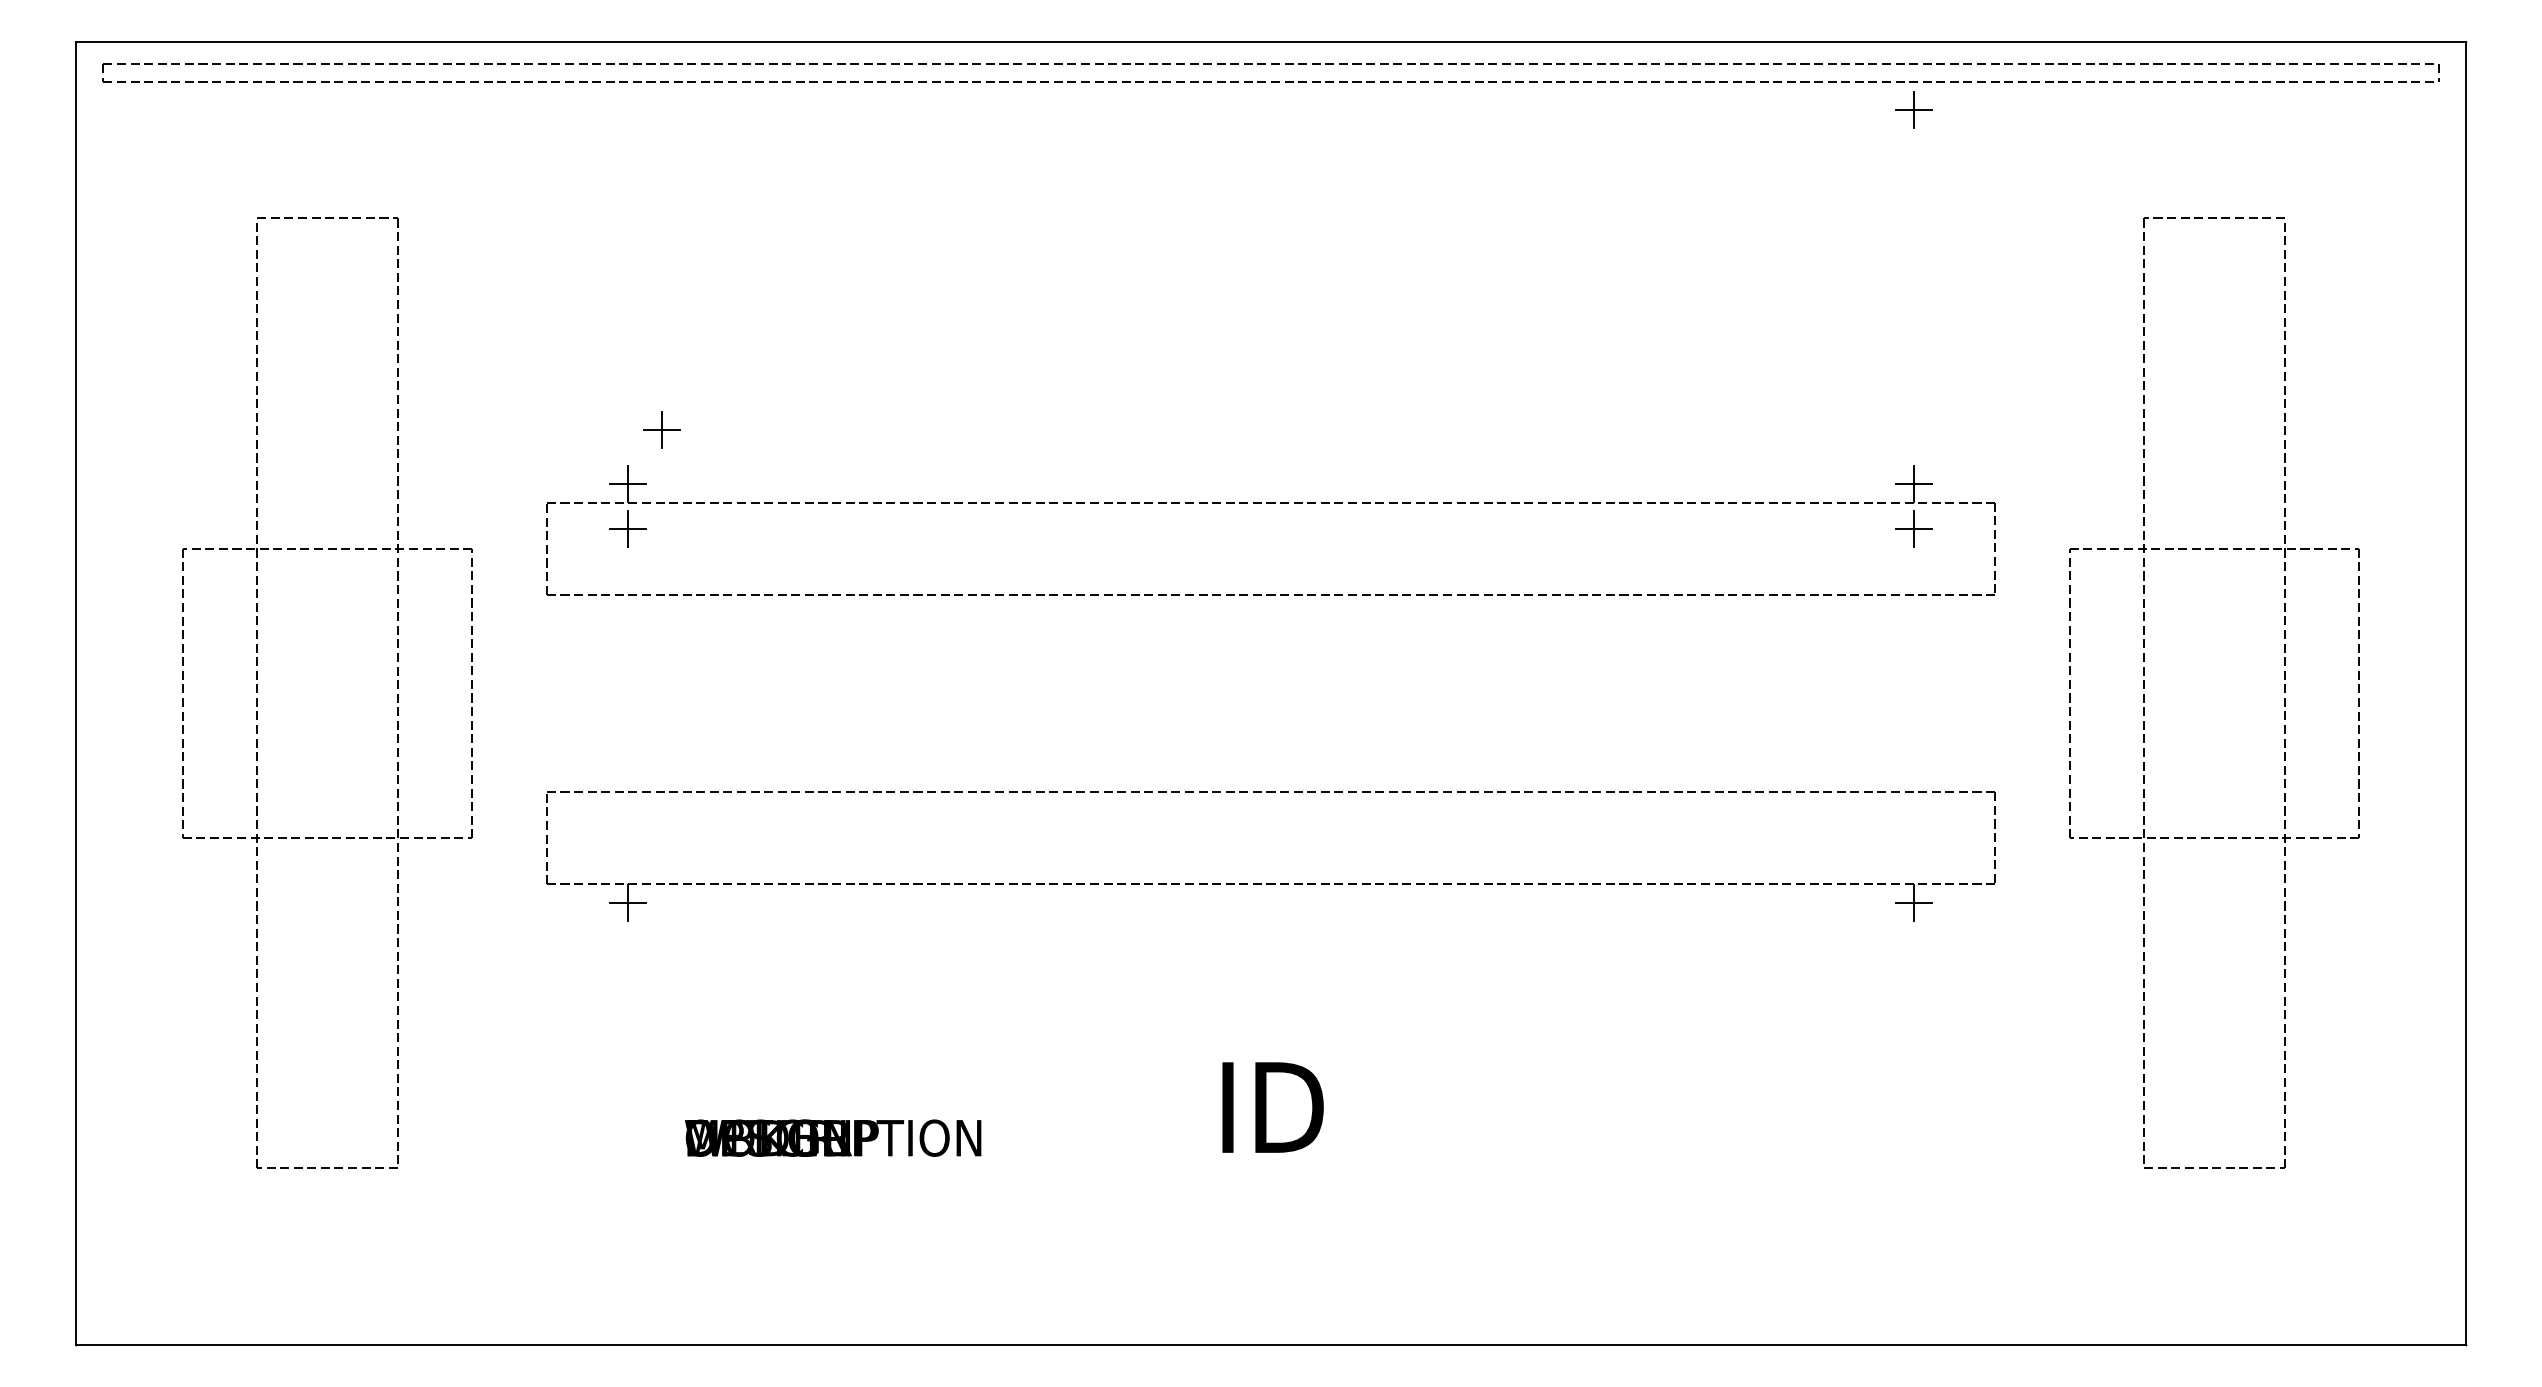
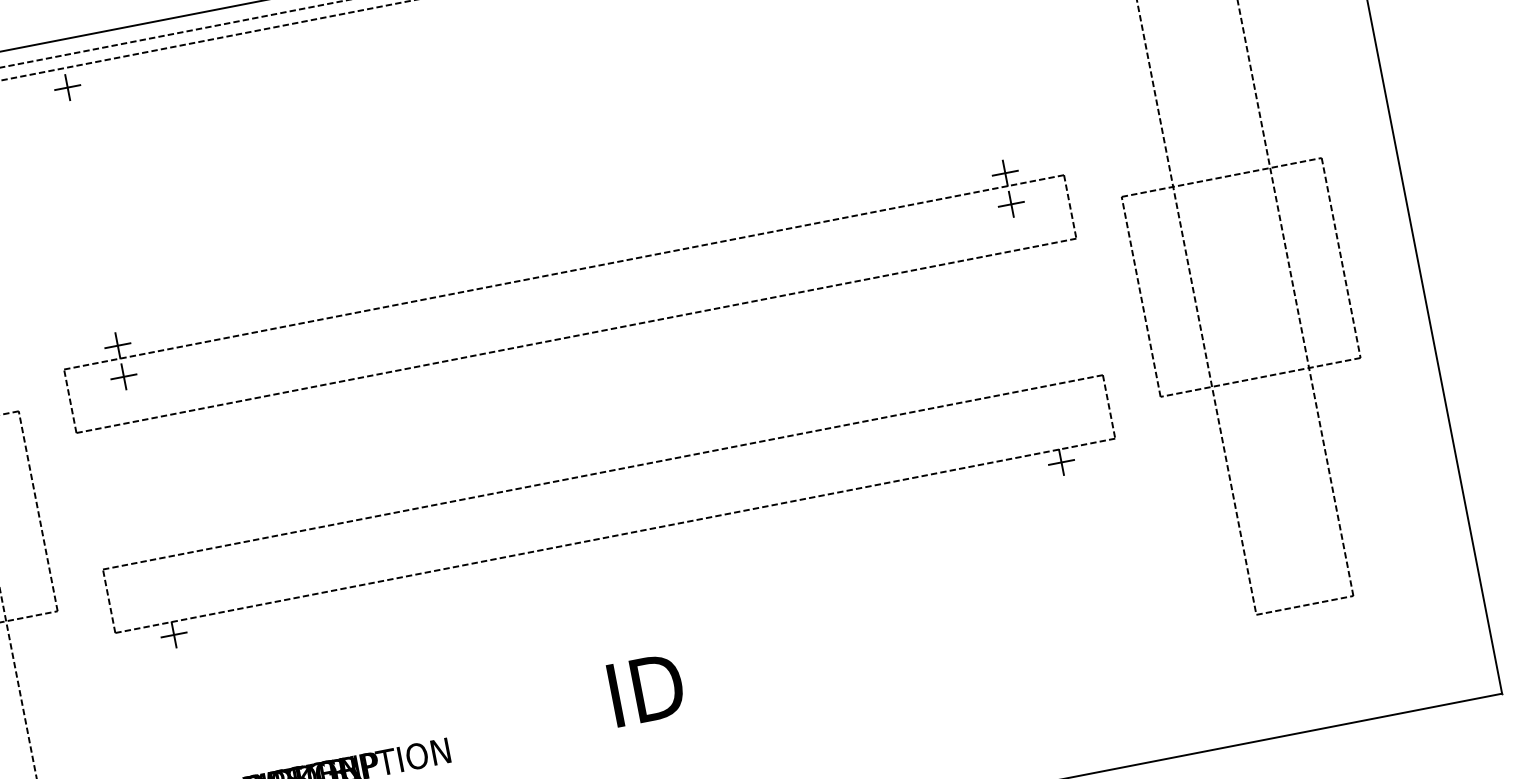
part: (661, 429) -> (67, 87), moved

